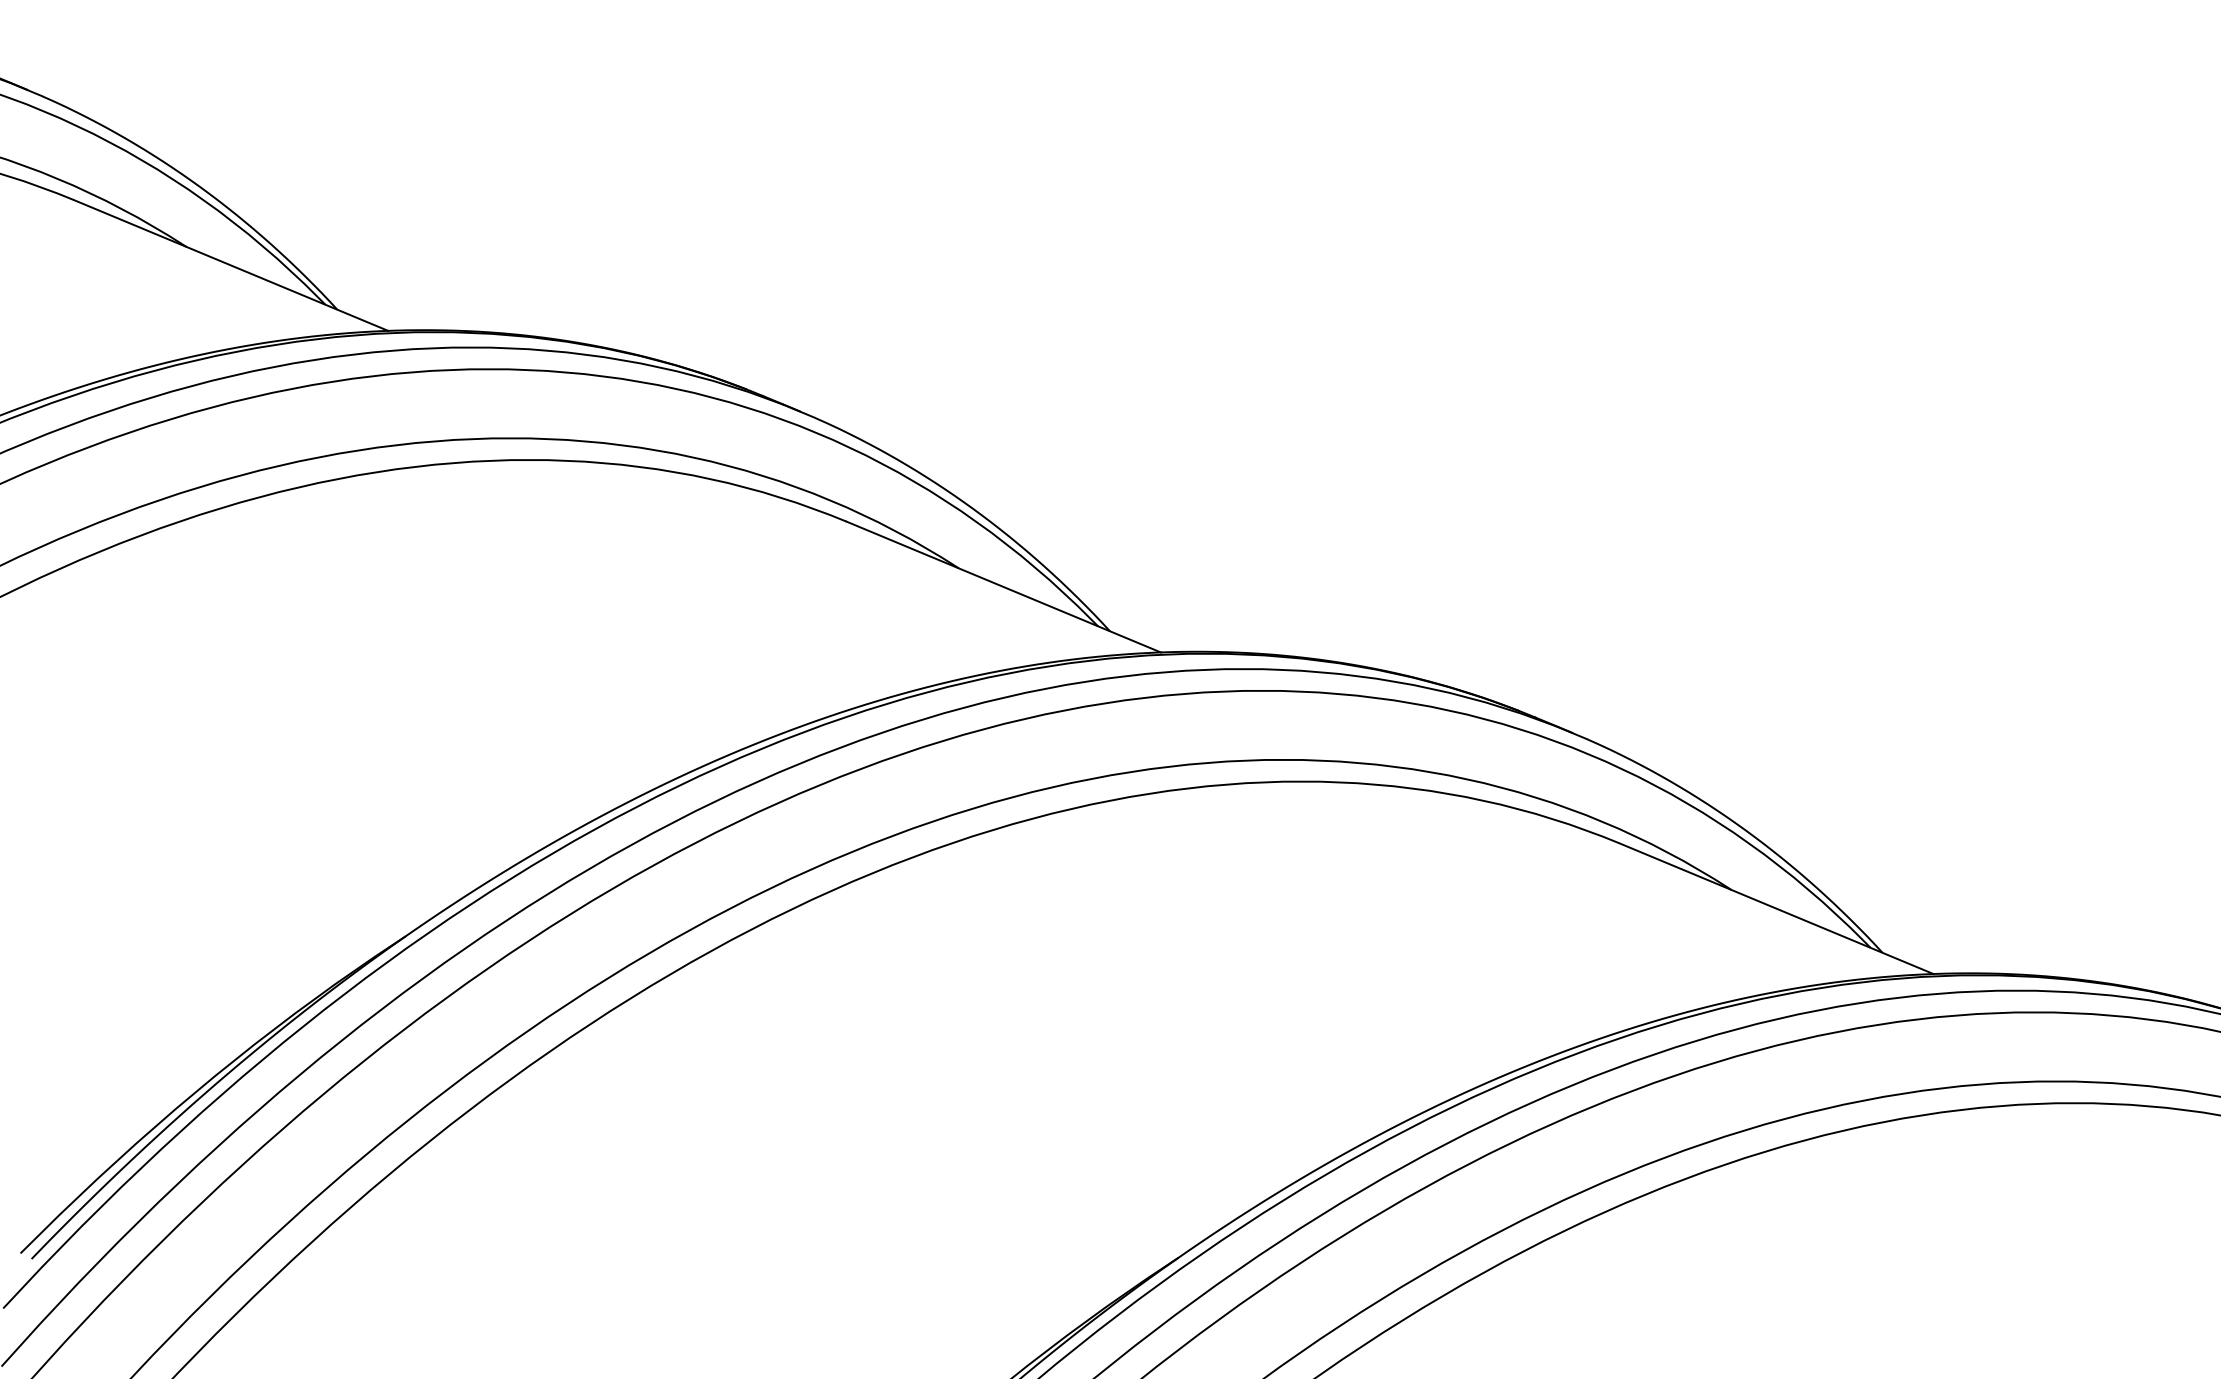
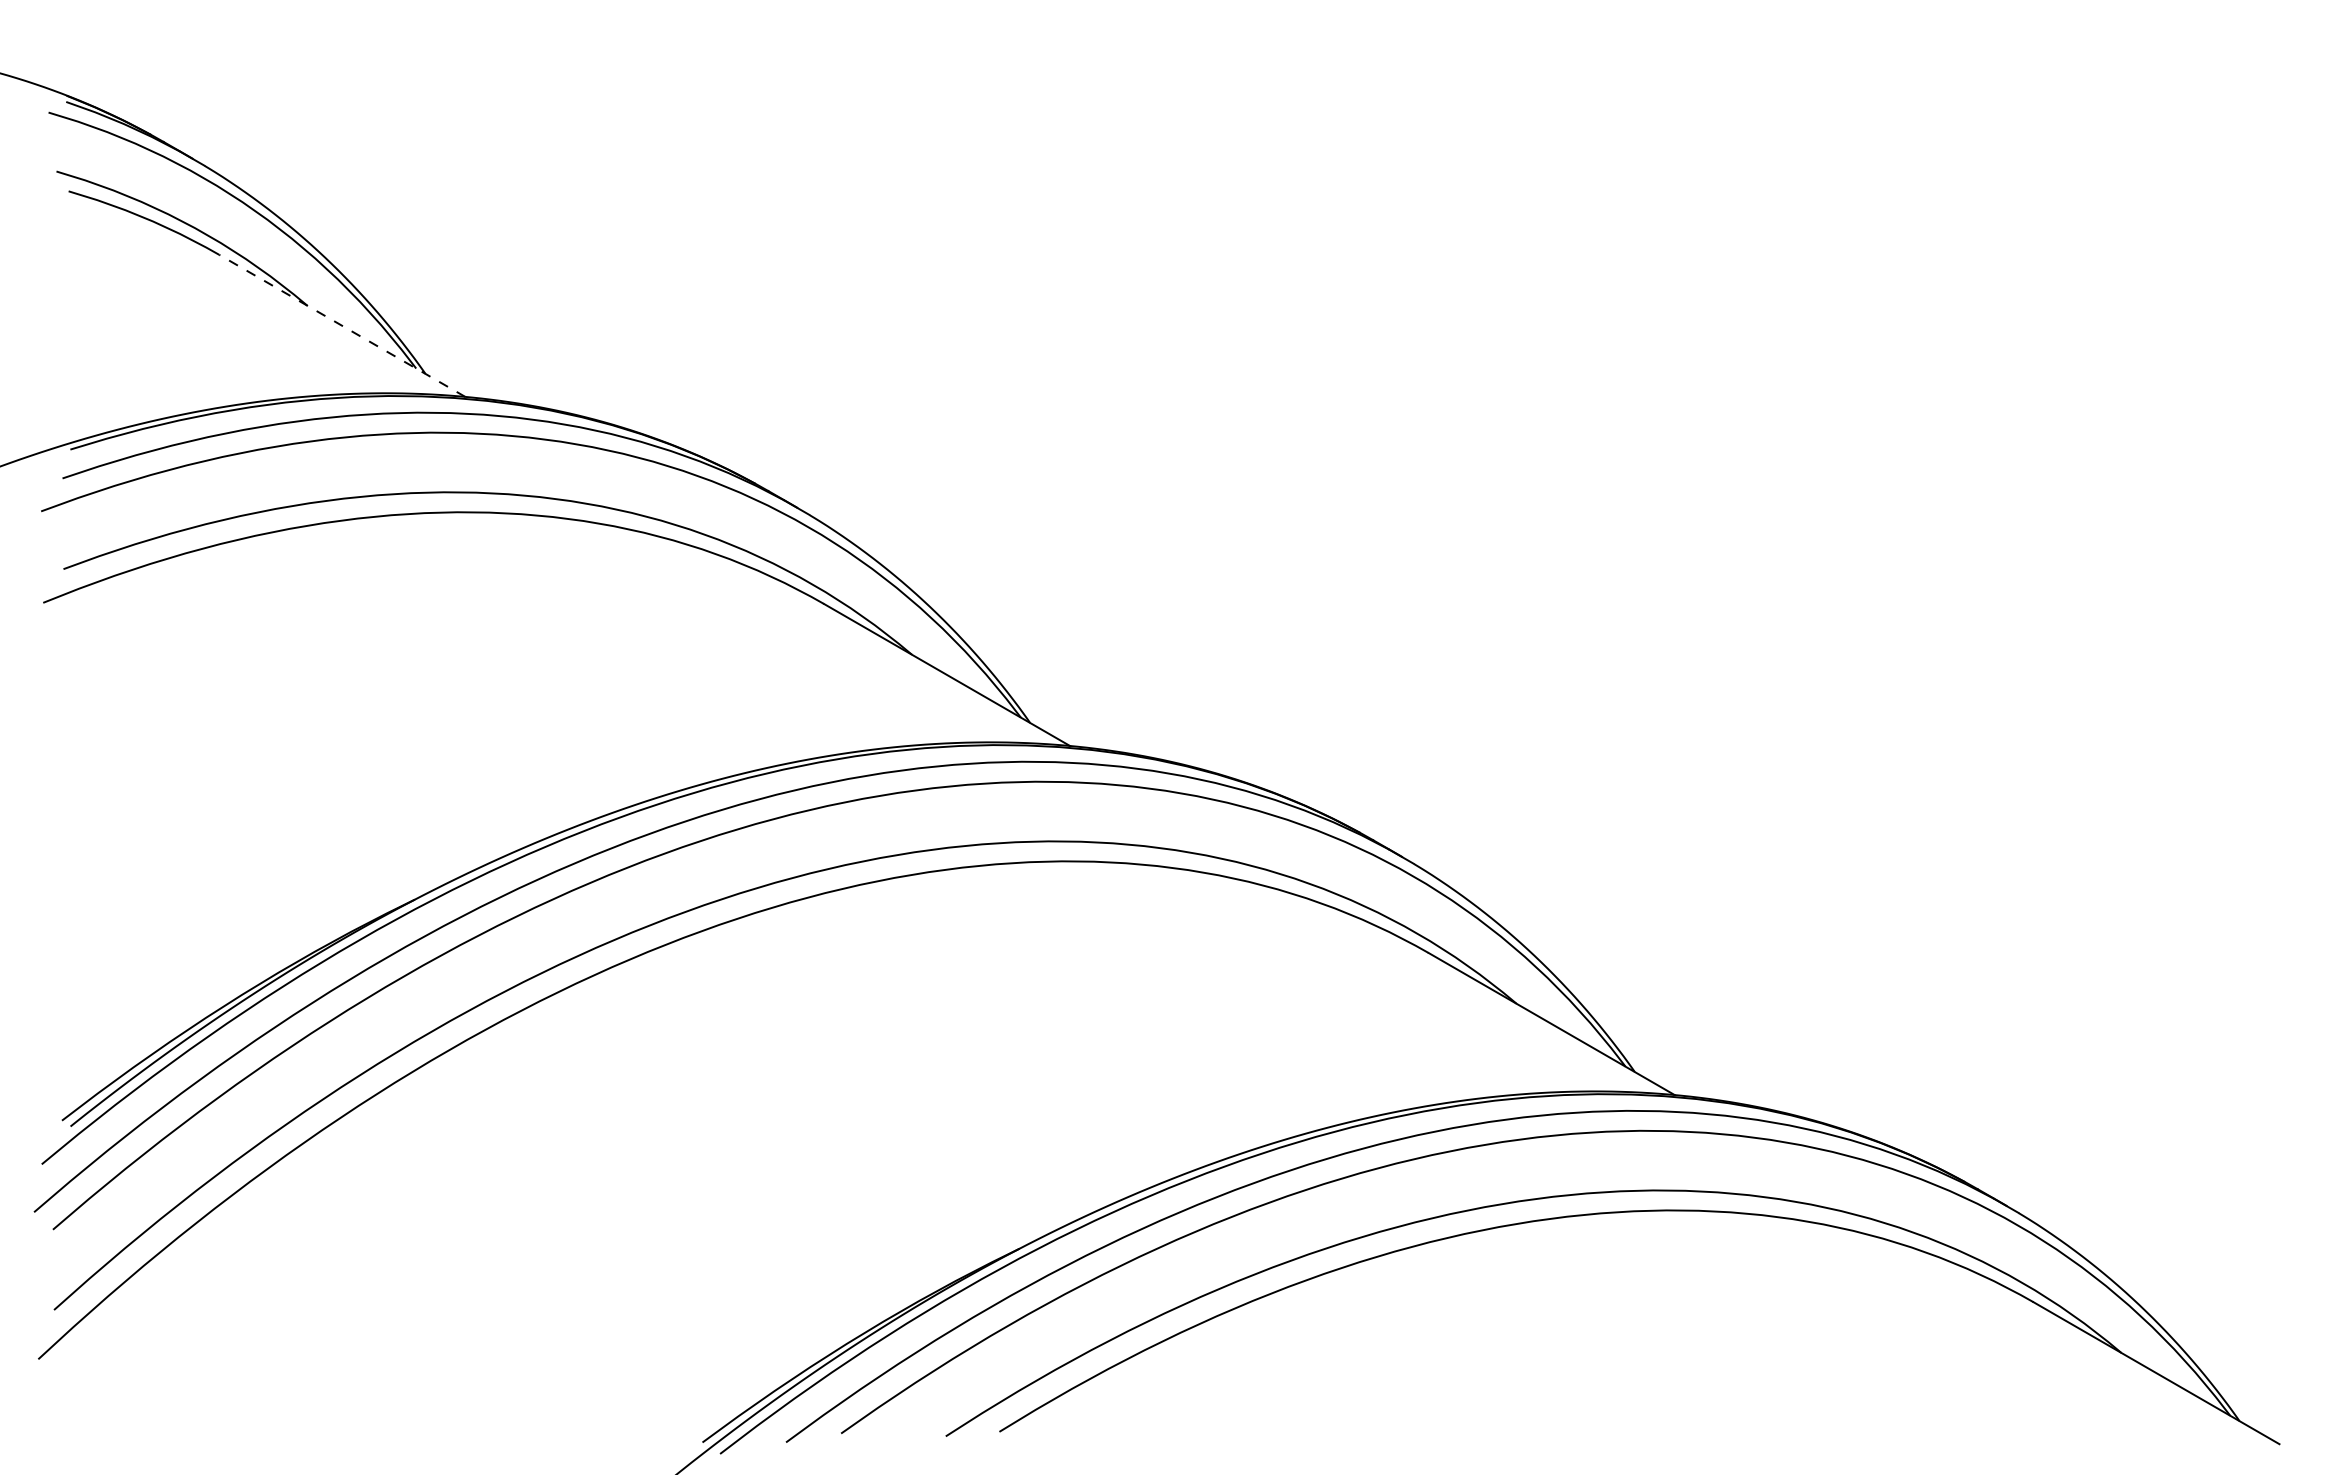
line: (231, 264) -> (342, 325), solid -> dashed

